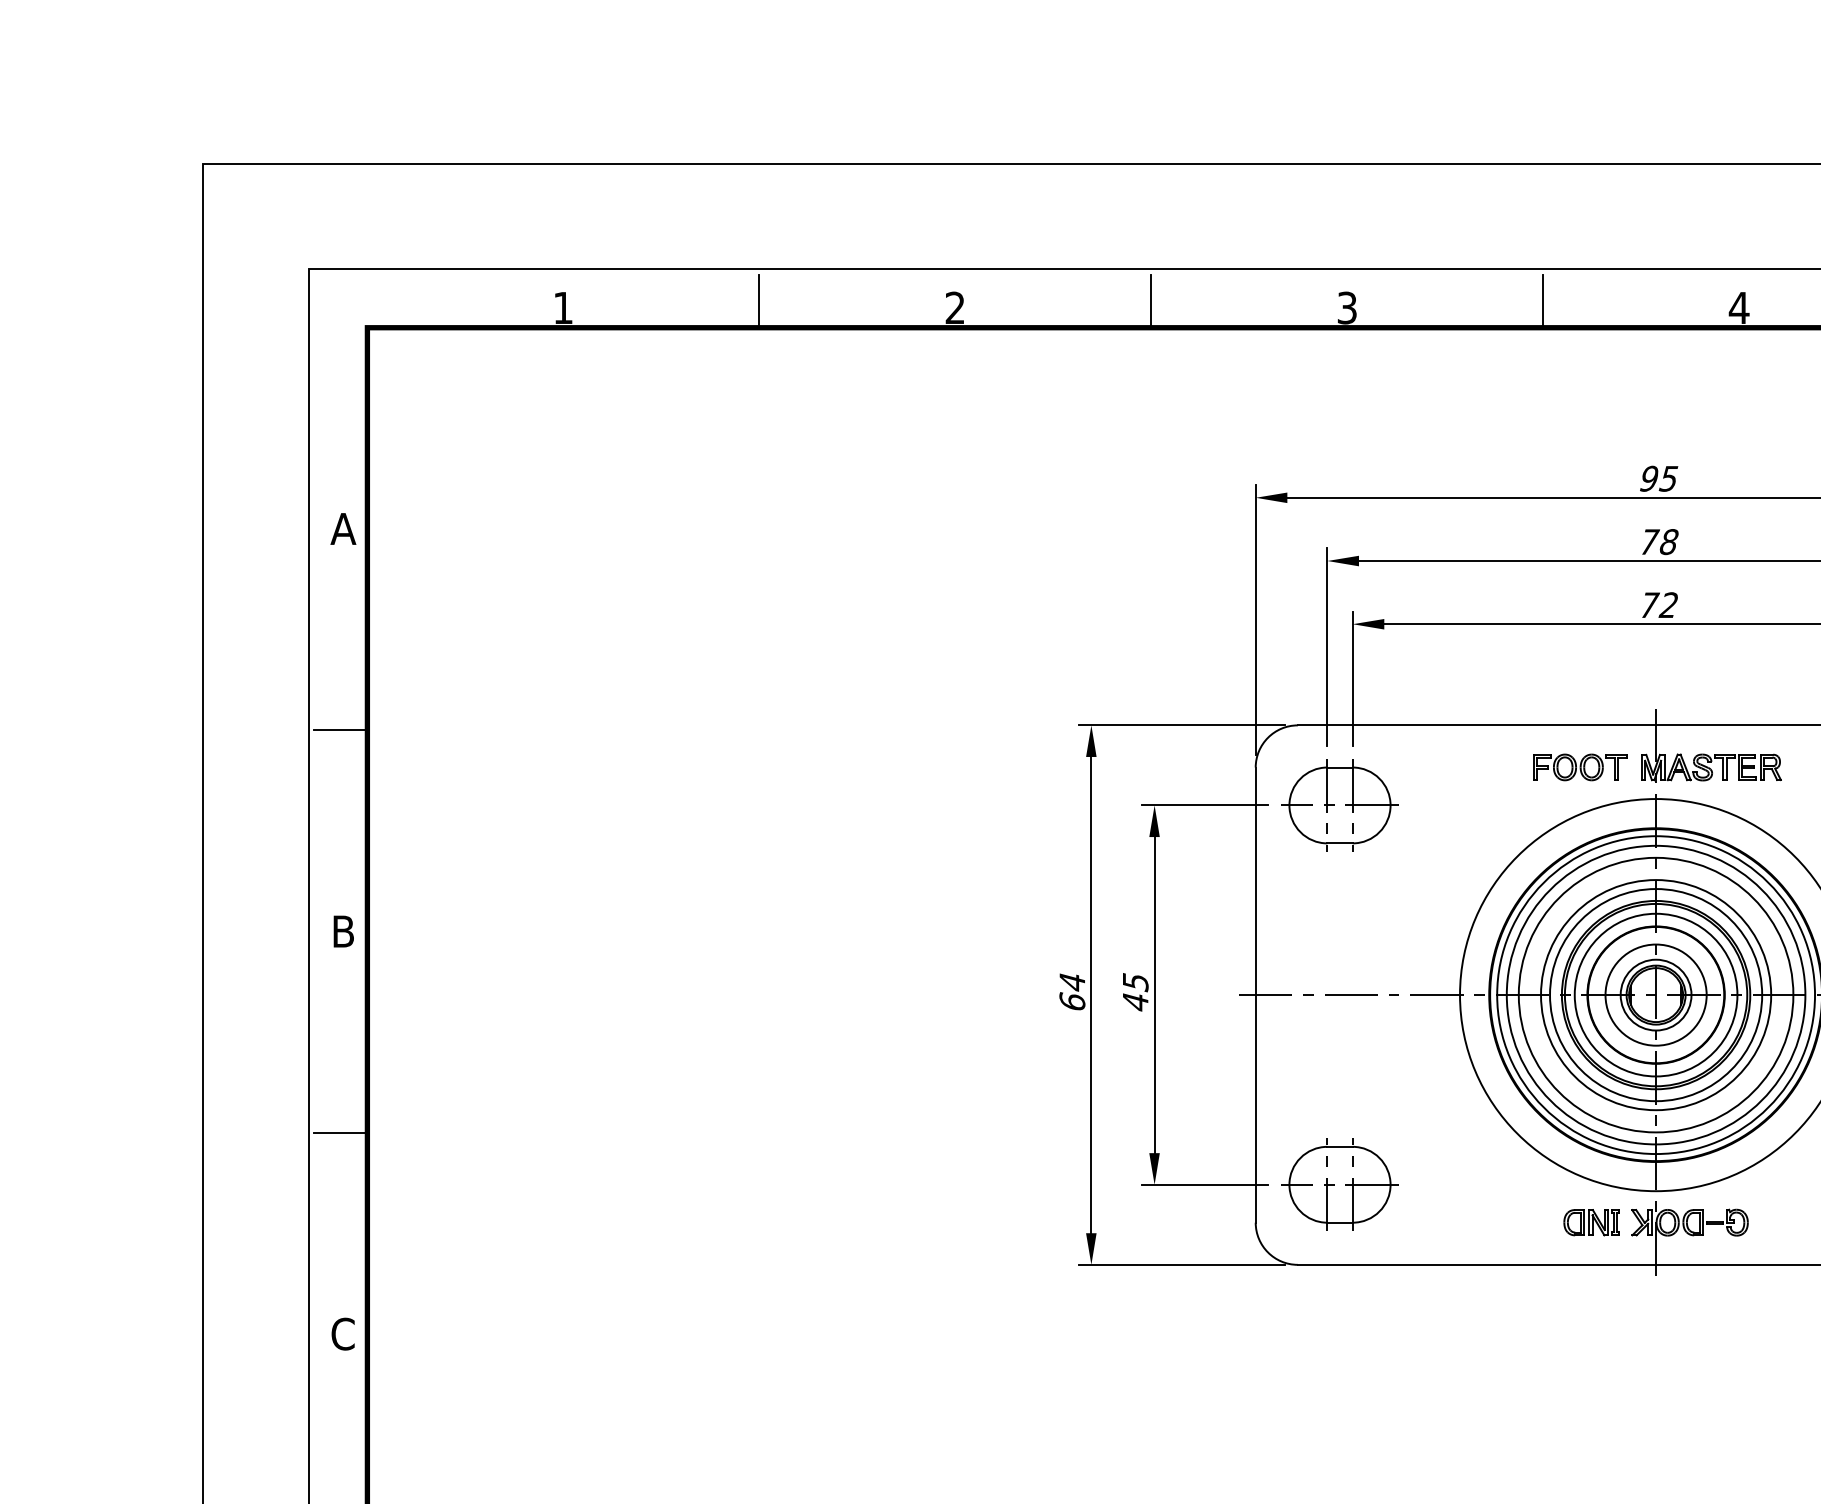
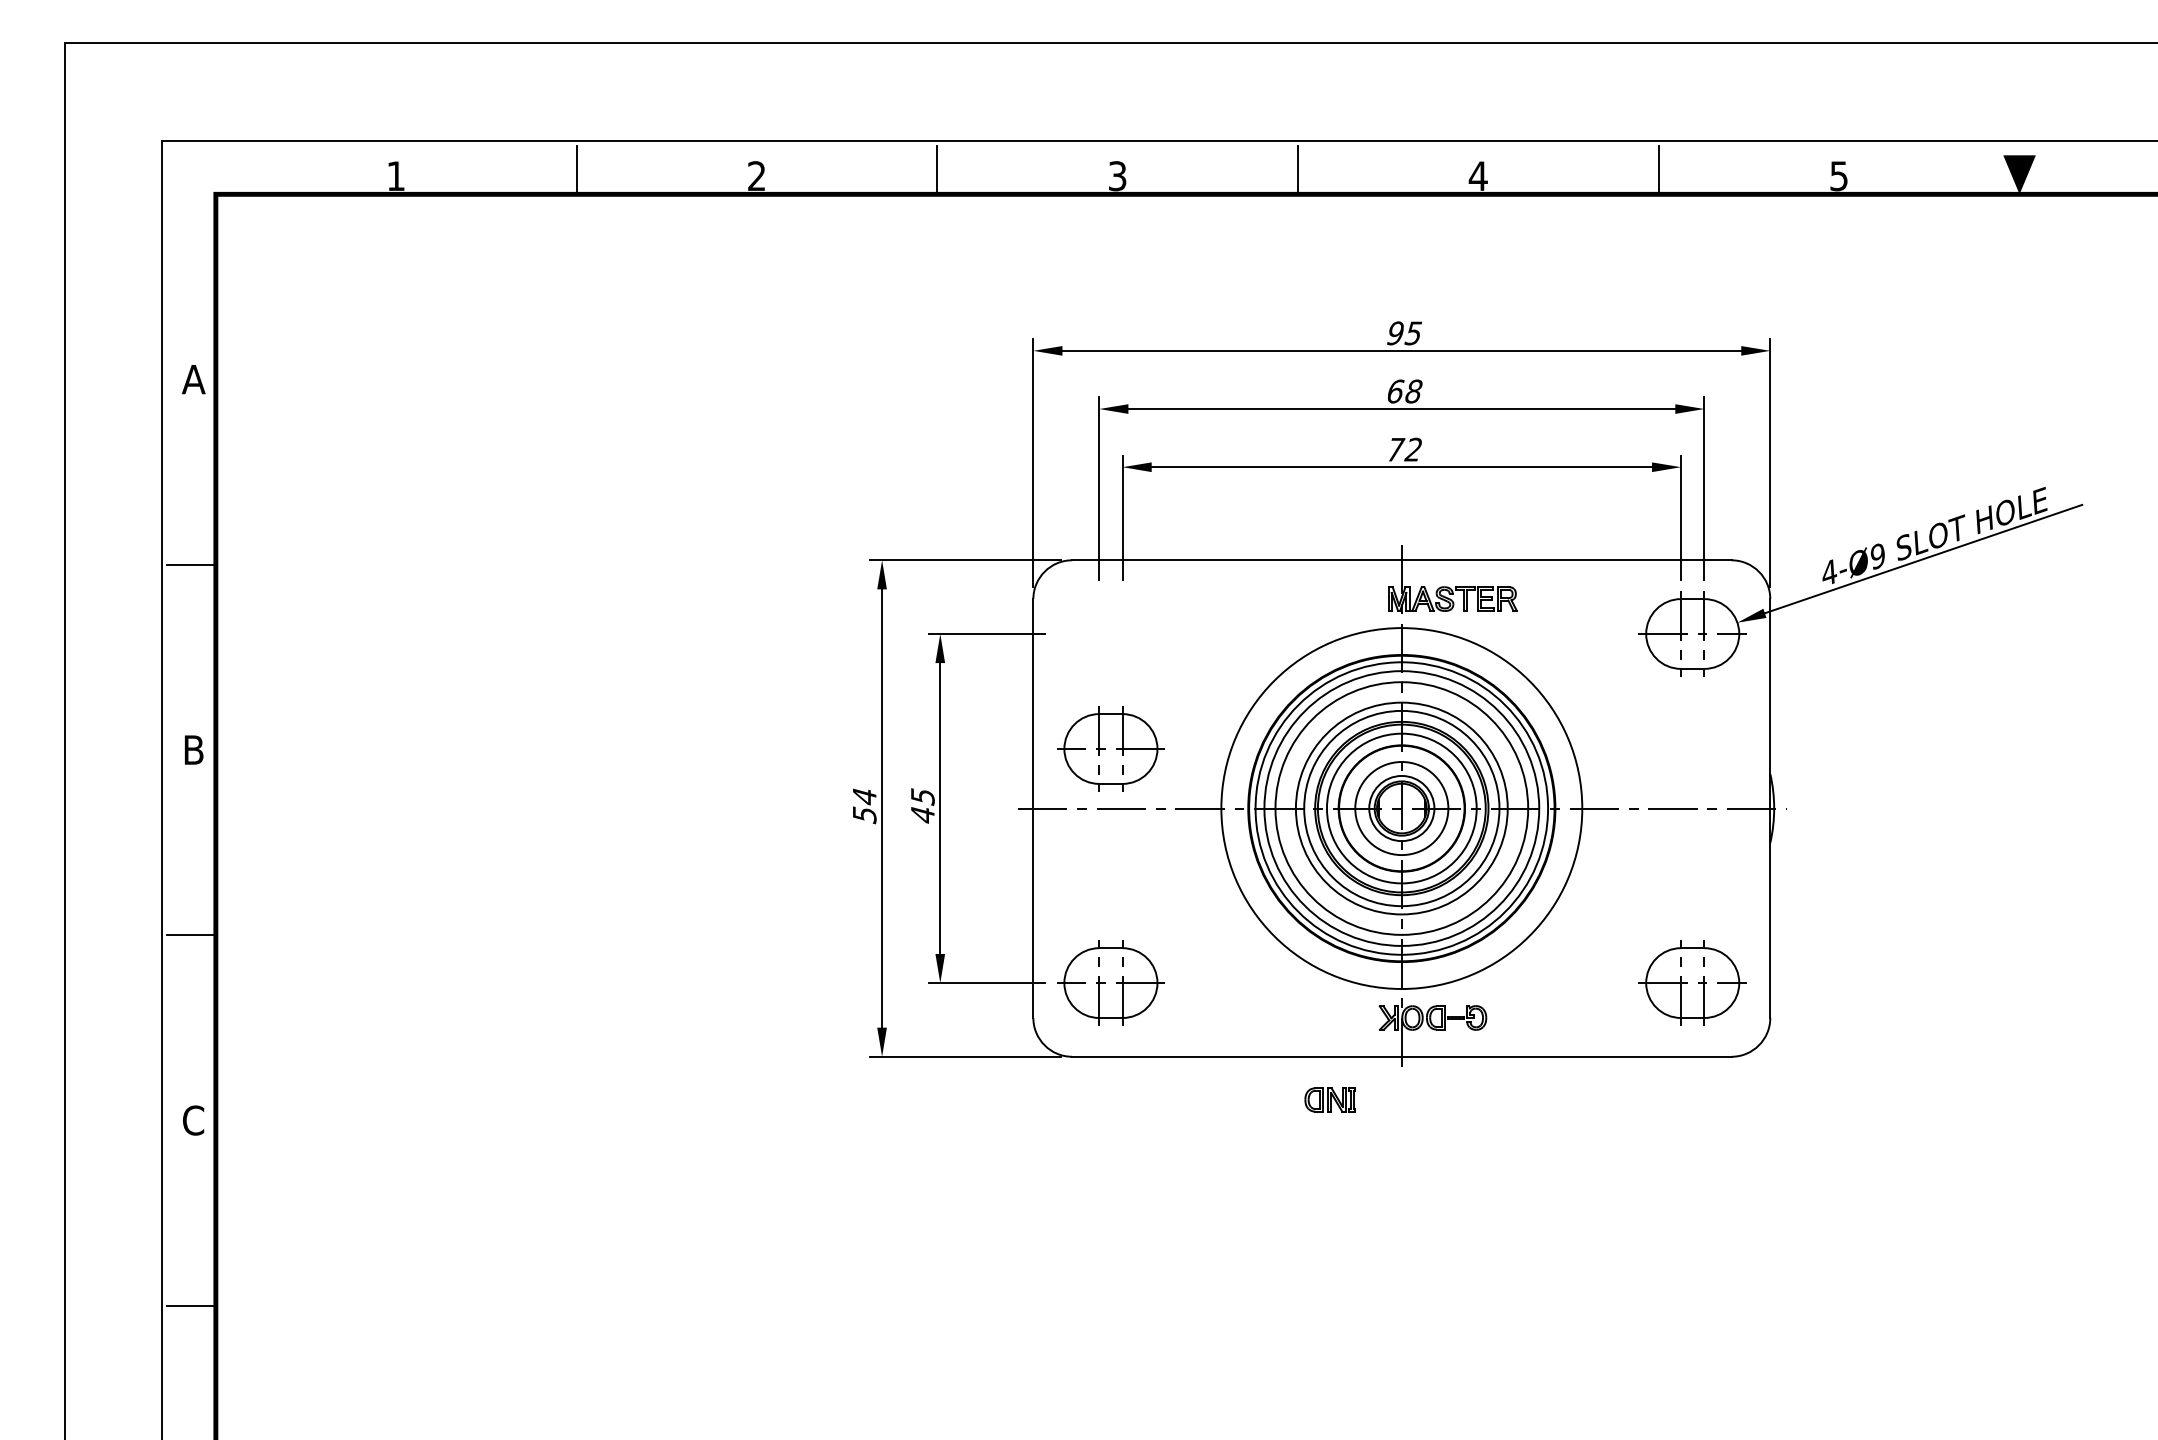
text: (1650, 541) -> (1396, 391), 78 -> 68
part: (1579, 766) -> (1331, 598), removed
part: (1339, 804) -> (1110, 748), moved
text: (1072, 1001) -> (864, 814), 64 -> 54
part: (1590, 1222) -> (1329, 1099), moved

